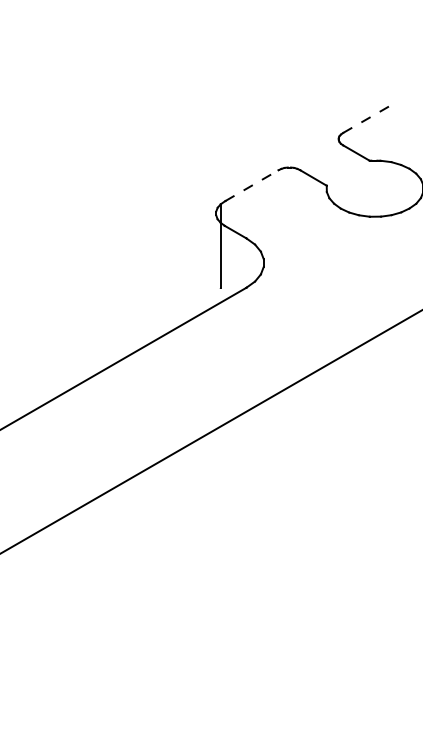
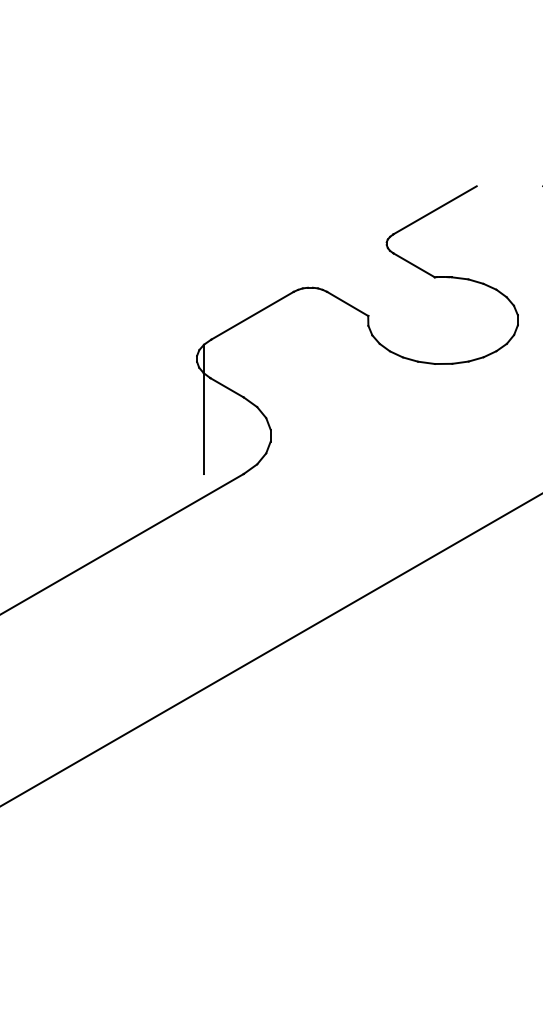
line: (370, 117) -> (435, 210), dashed -> solid
line: (252, 185) -> (253, 315), dashed -> solid

